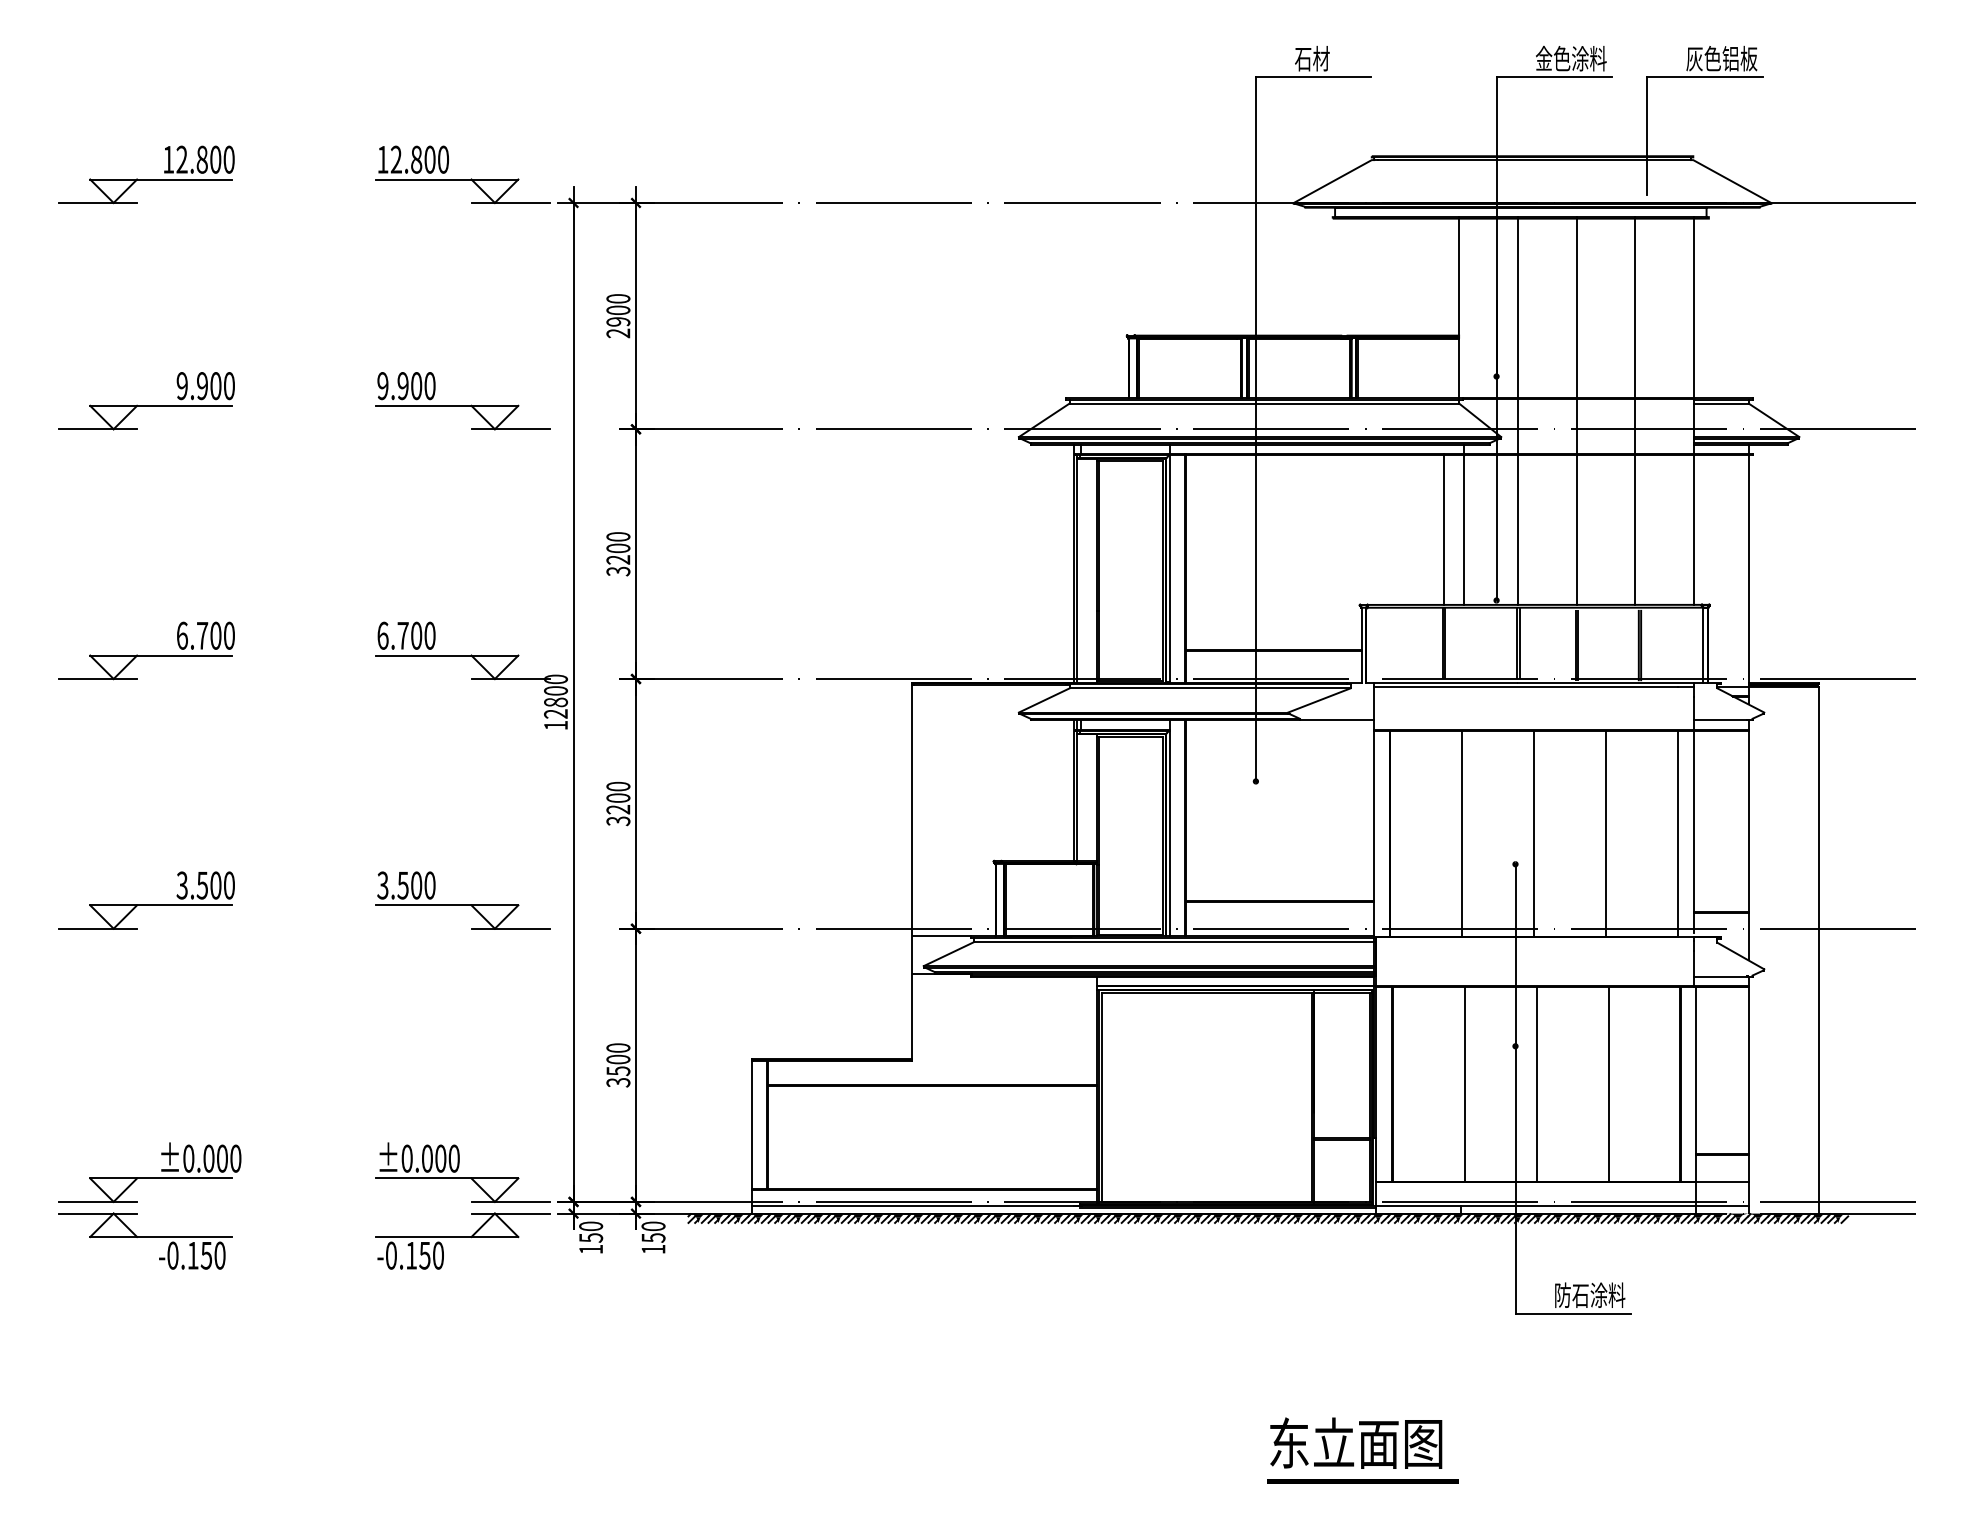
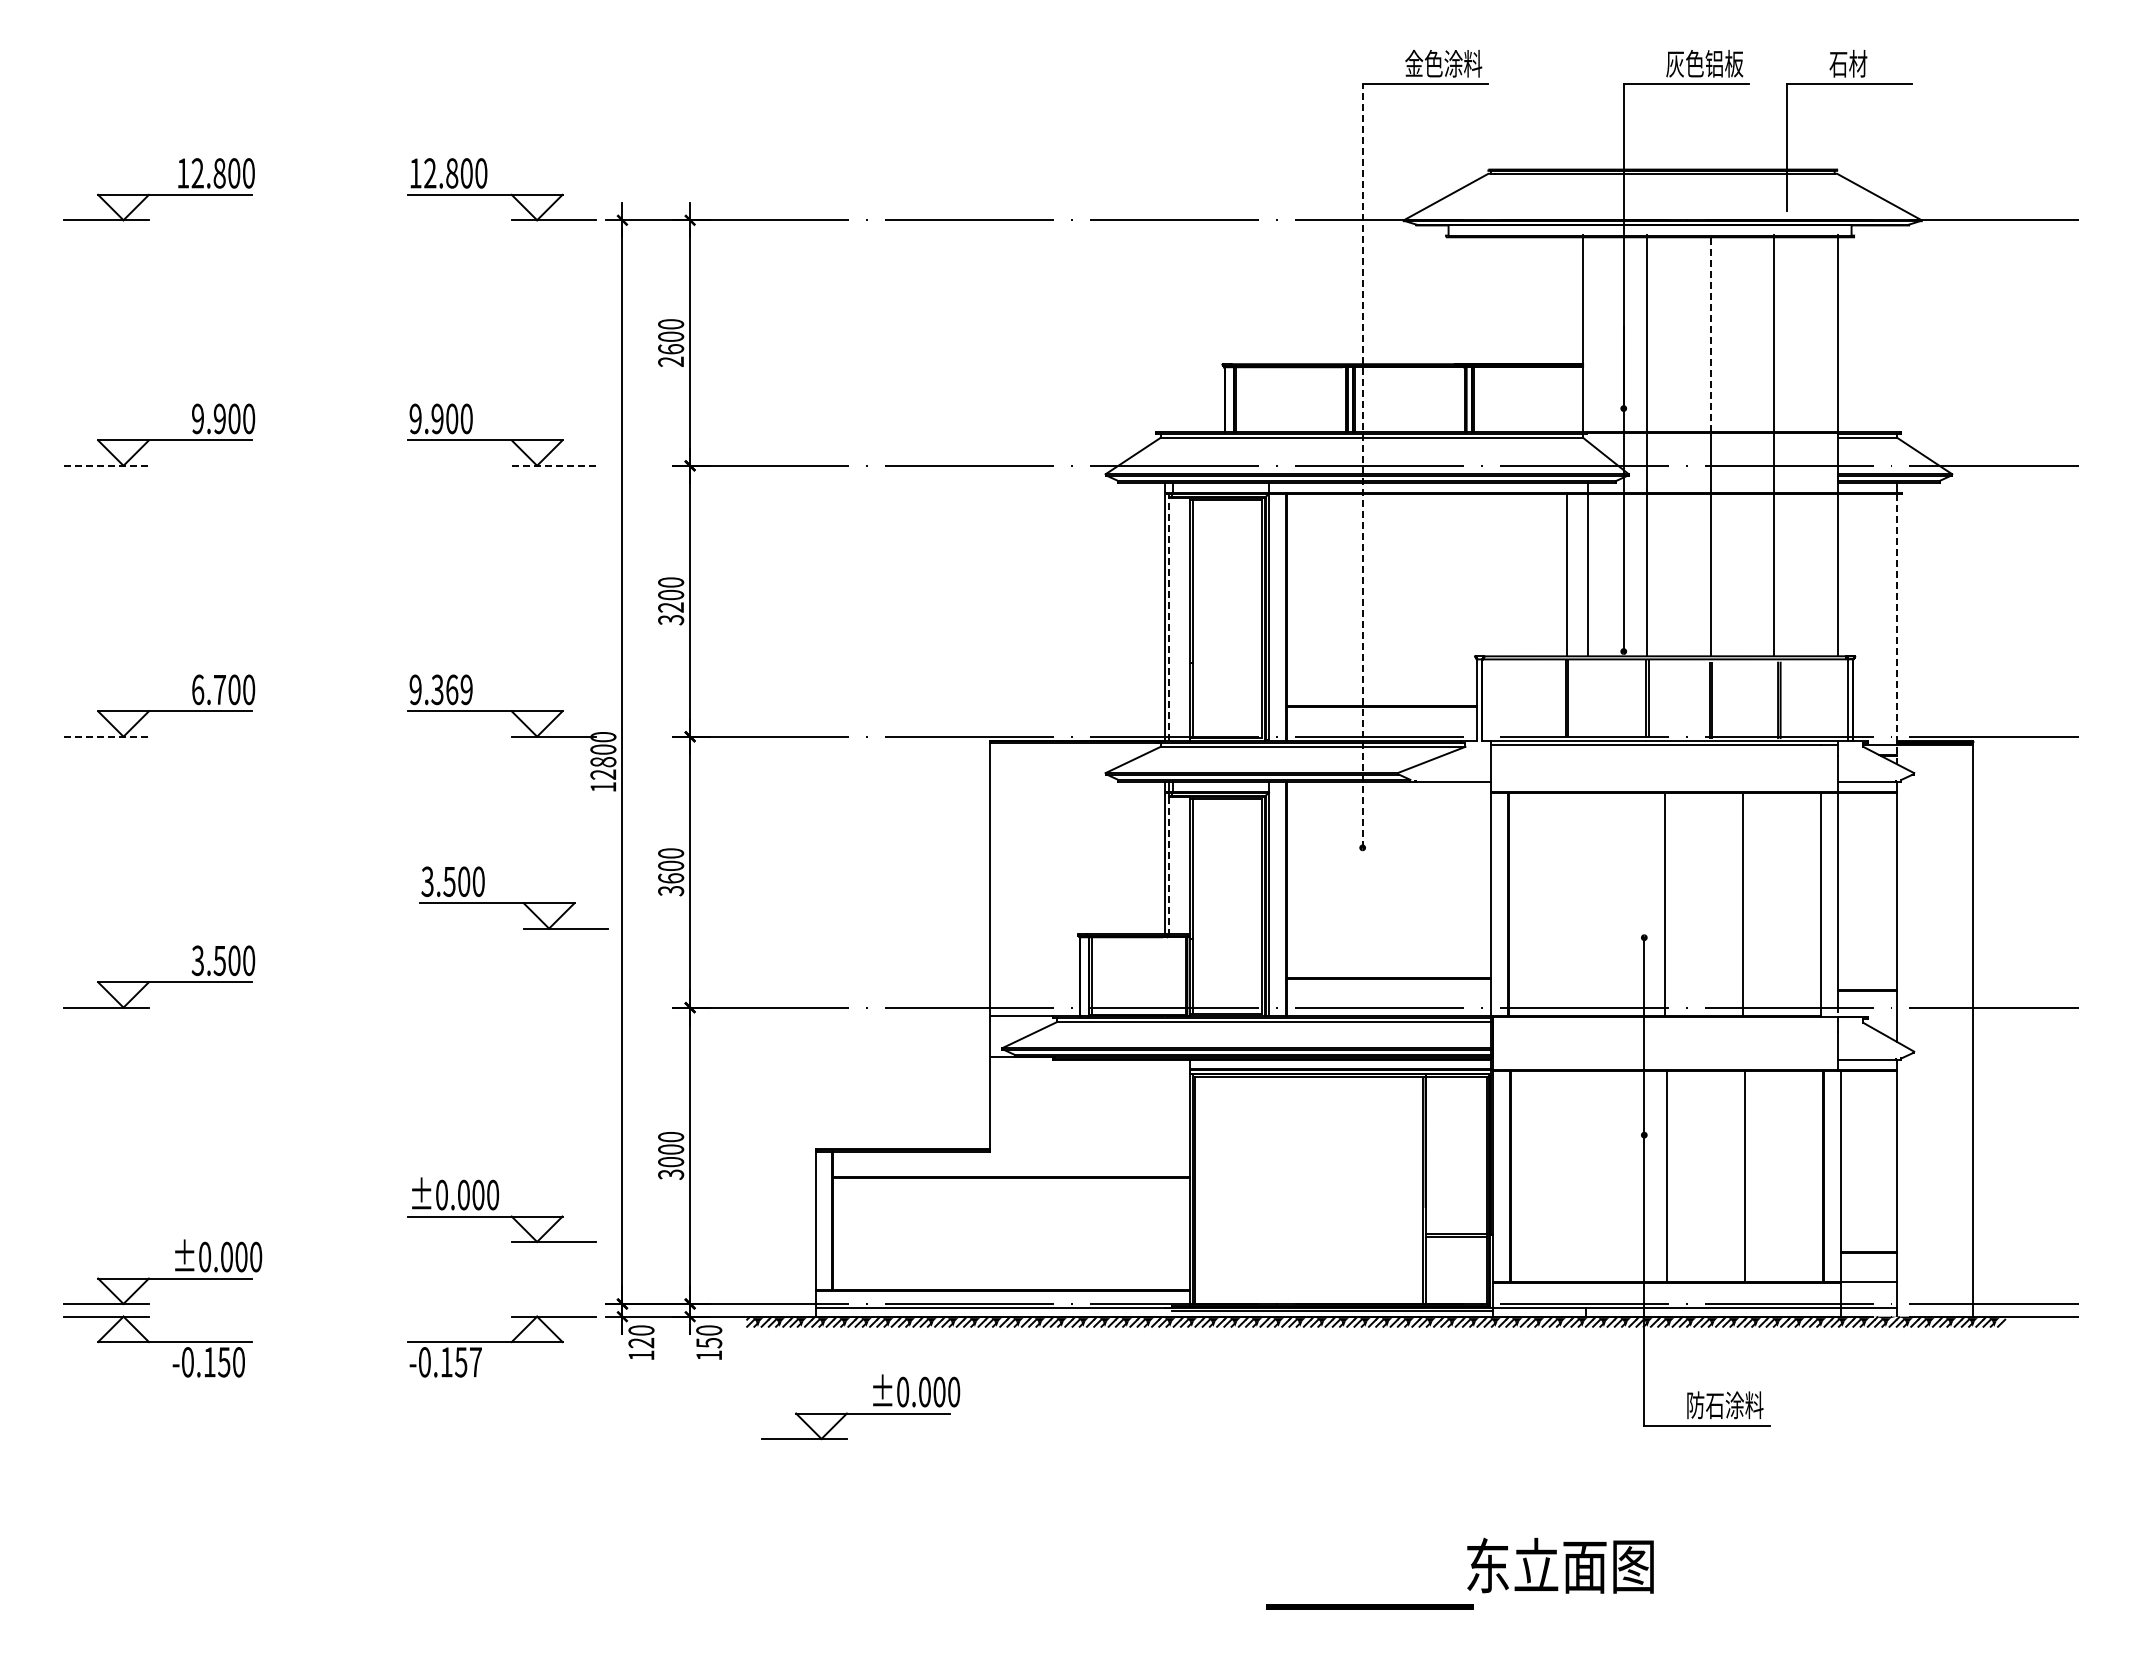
text: (1330, 58) -> (1443, 63), 石材 -> 金色涂料
text: (1570, 58) -> (1704, 63), 金色涂料 -> 灰色铝板
text: (1721, 58) -> (1867, 63), 灰色铝板 -> 石材
line: (1576, 307) -> (1710, 333), solid -> dashed
text: (618, 322) -> (671, 349), 2900 -> 2600
line: (98, 429) -> (107, 465), solid -> dashed
line: (510, 429) -> (553, 465), solid -> dashed
line: (1255, 429) -> (1362, 466), solid -> dashed
line: (1077, 570) -> (1169, 618), solid -> dashed
line: (1748, 580) -> (1897, 629), solid -> dashed
text: (405, 635) -> (440, 689), 6.700 -> 9.369
line: (98, 678) -> (107, 736), solid -> dashed
line: (1077, 797) -> (1169, 865), solid -> dashed
text: (618, 809) -> (671, 878), 3200 -> 3600
line: (1462, 833) -> (1586, 904), removed
part: (462, 900) -> (513, 897), moved
text: (618, 1071) -> (671, 1162), 3500 -> 3000
line: (1464, 1084) -> (1589, 1176), removed
part: (462, 1172) -> (501, 1210), moved
text: (591, 1237) -> (641, 1342), 150 -> 120
text: (438, 1255) -> (475, 1362), -0.150 -> -0.157
part: (793, 1297) -> (860, 1407), added
text: (1356, 1442) -> (1560, 1565), moved
line: (1362, 1480) -> (1369, 1606), moved

